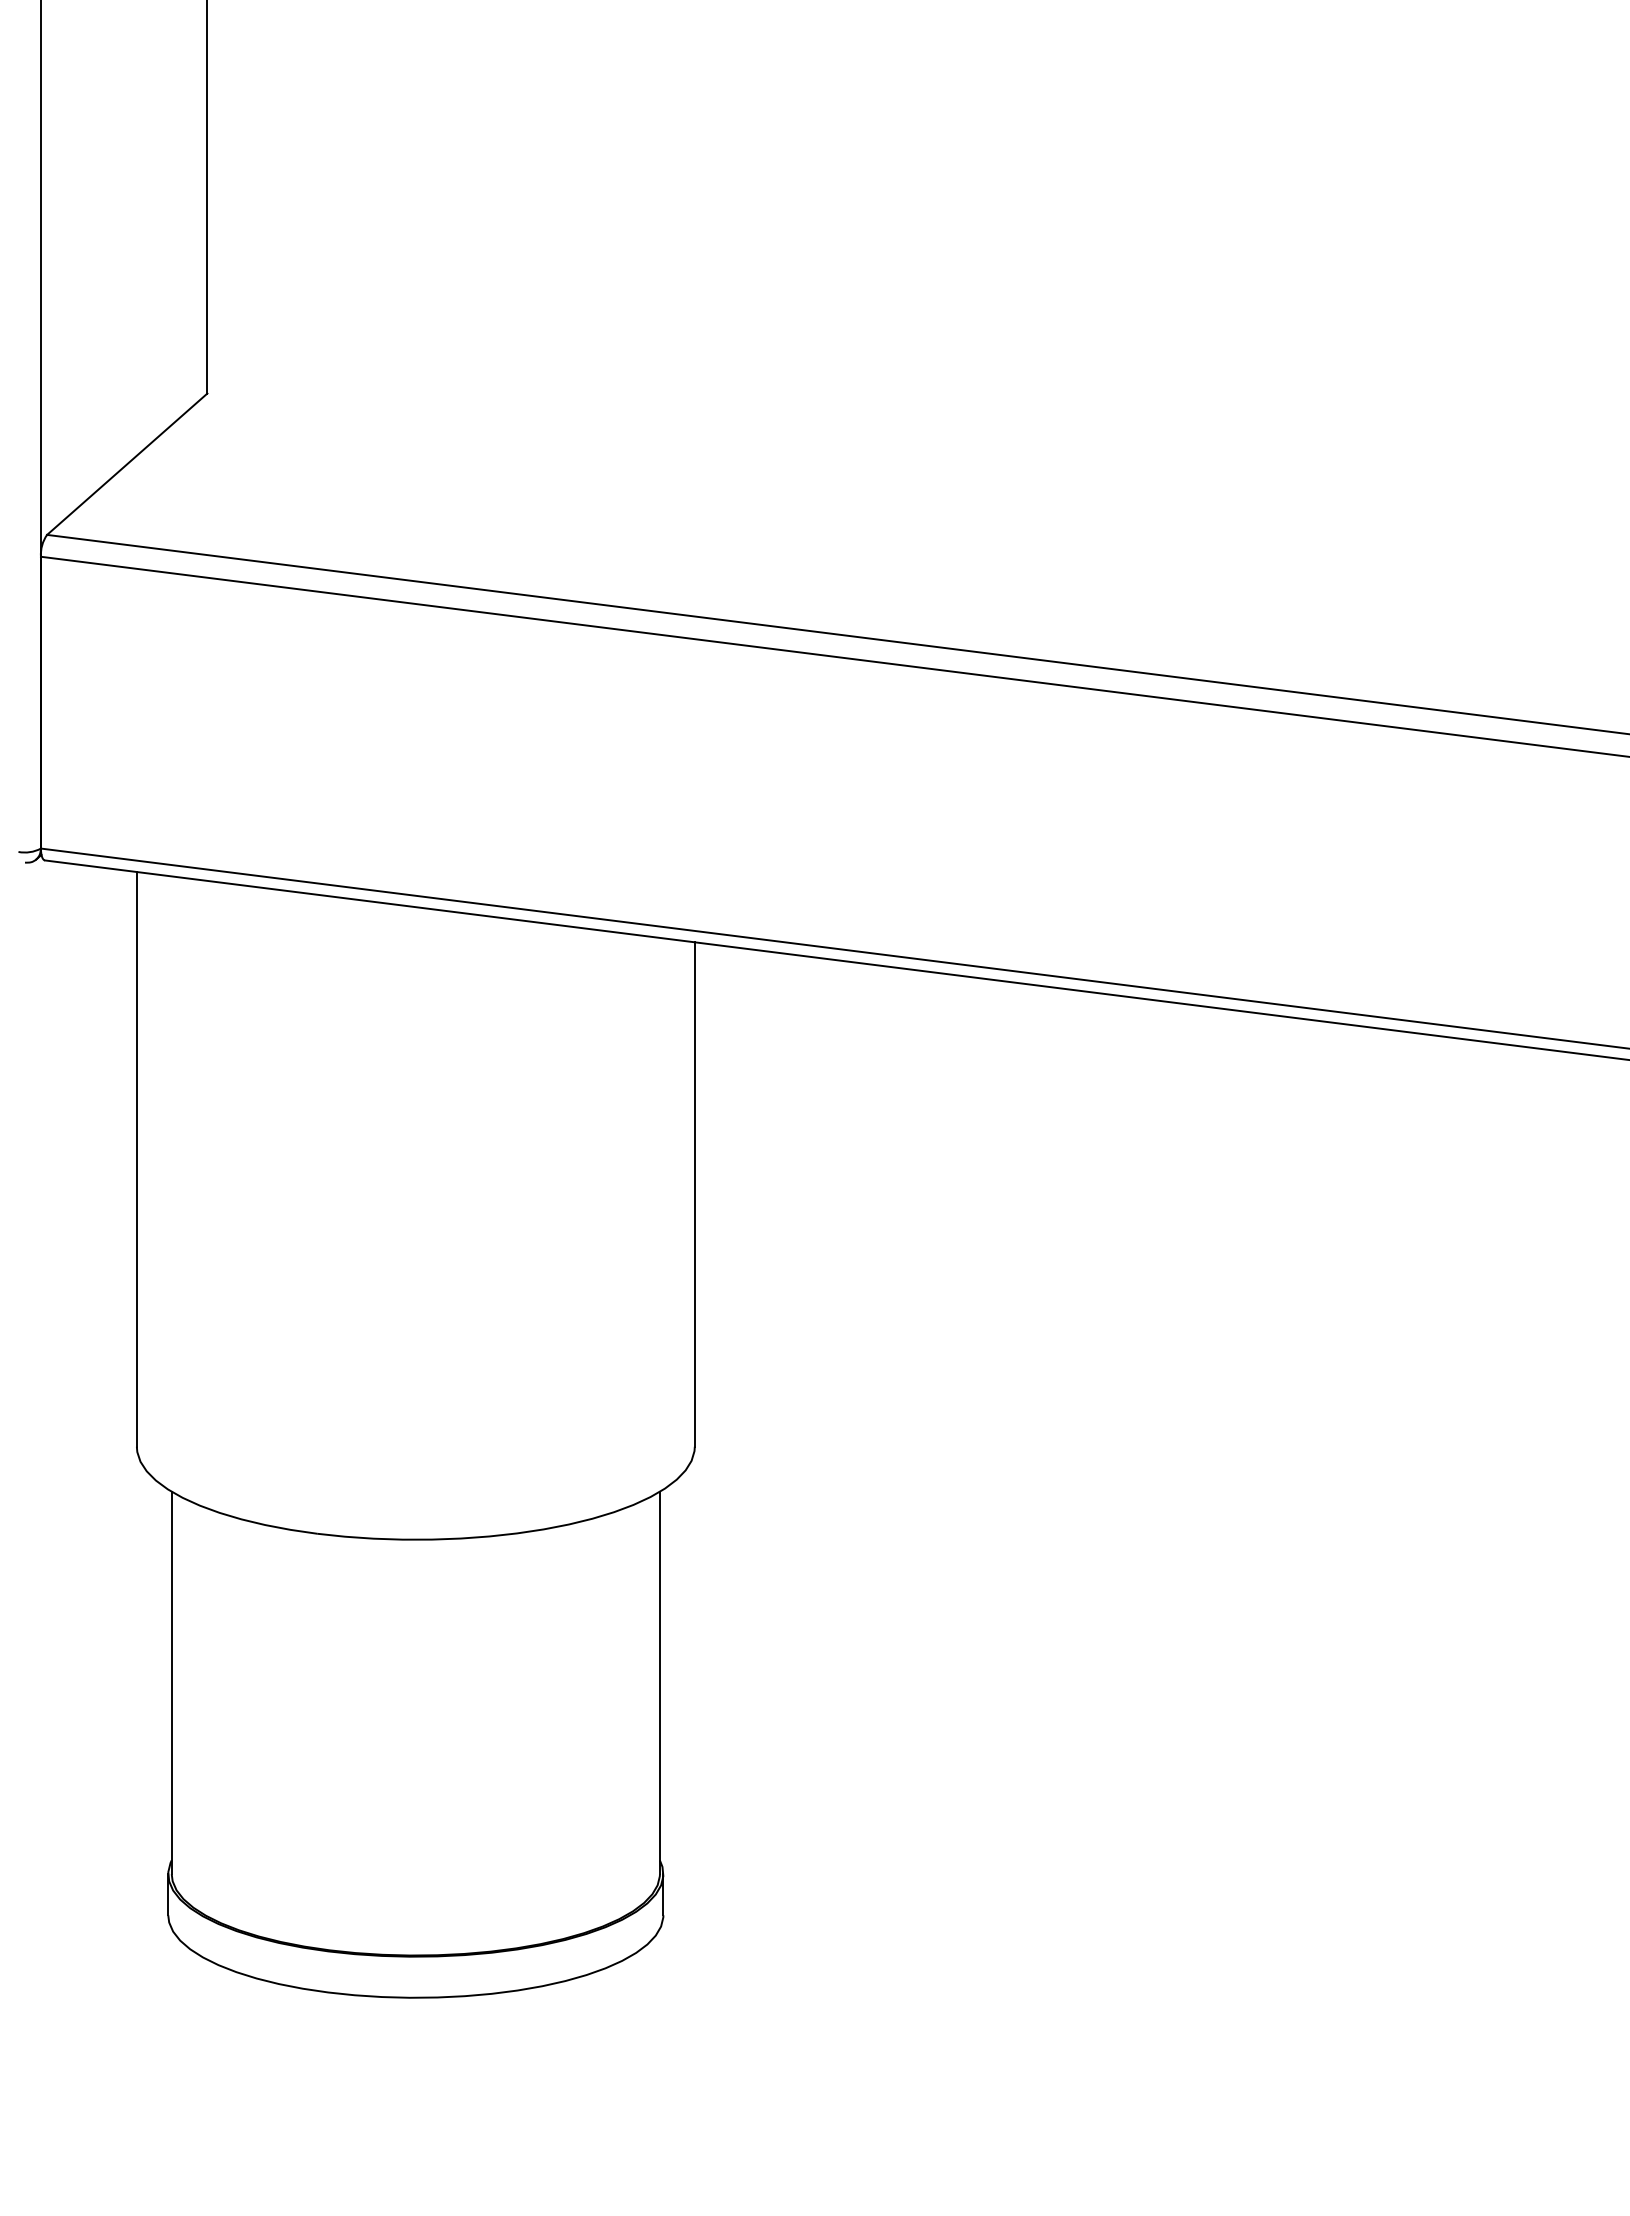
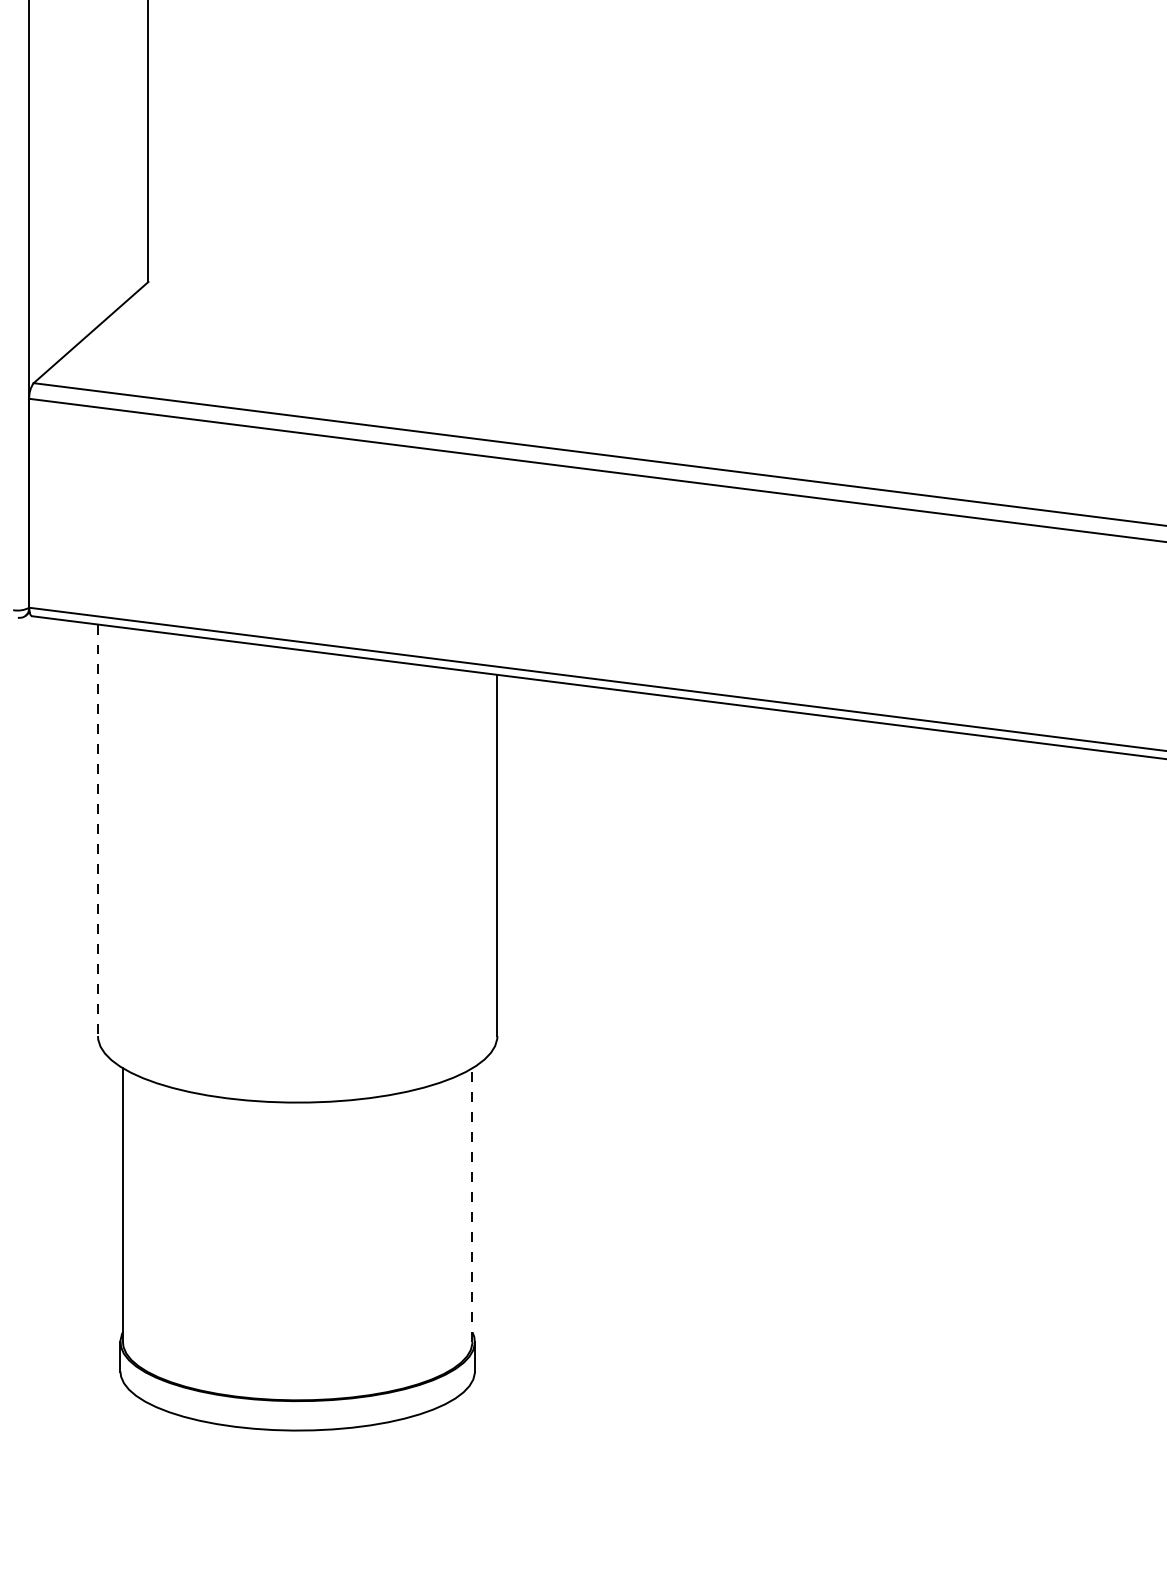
line: (136, 1159) -> (97, 830), solid -> dashed
line: (659, 1682) -> (472, 1204), solid -> dashed

